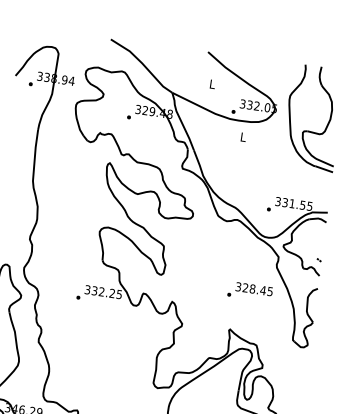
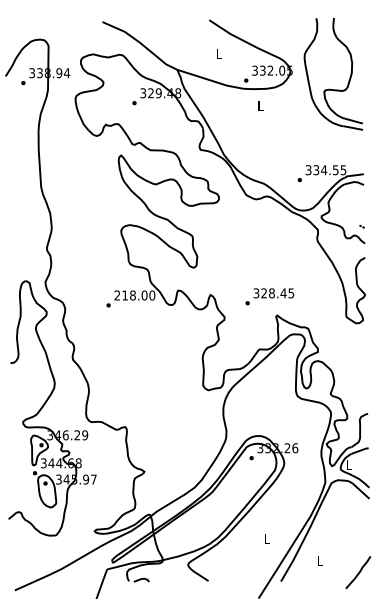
text: (292, 204) -> (324, 170), 331.55 -> 334.55
text: (249, 291) -> (269, 296), moved
text: (103, 292) -> (134, 295), 332.25 -> 218.00

